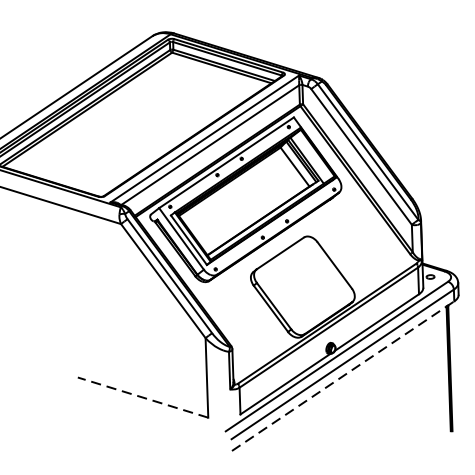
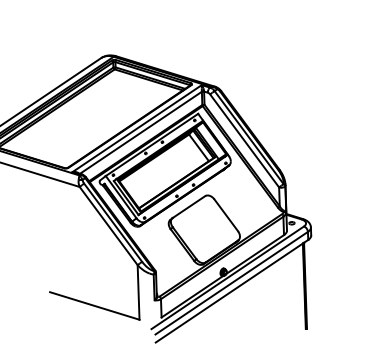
line: (343, 376) -> (232, 291), dashed -> solid
line: (142, 396) -> (94, 305), dashed -> solid

